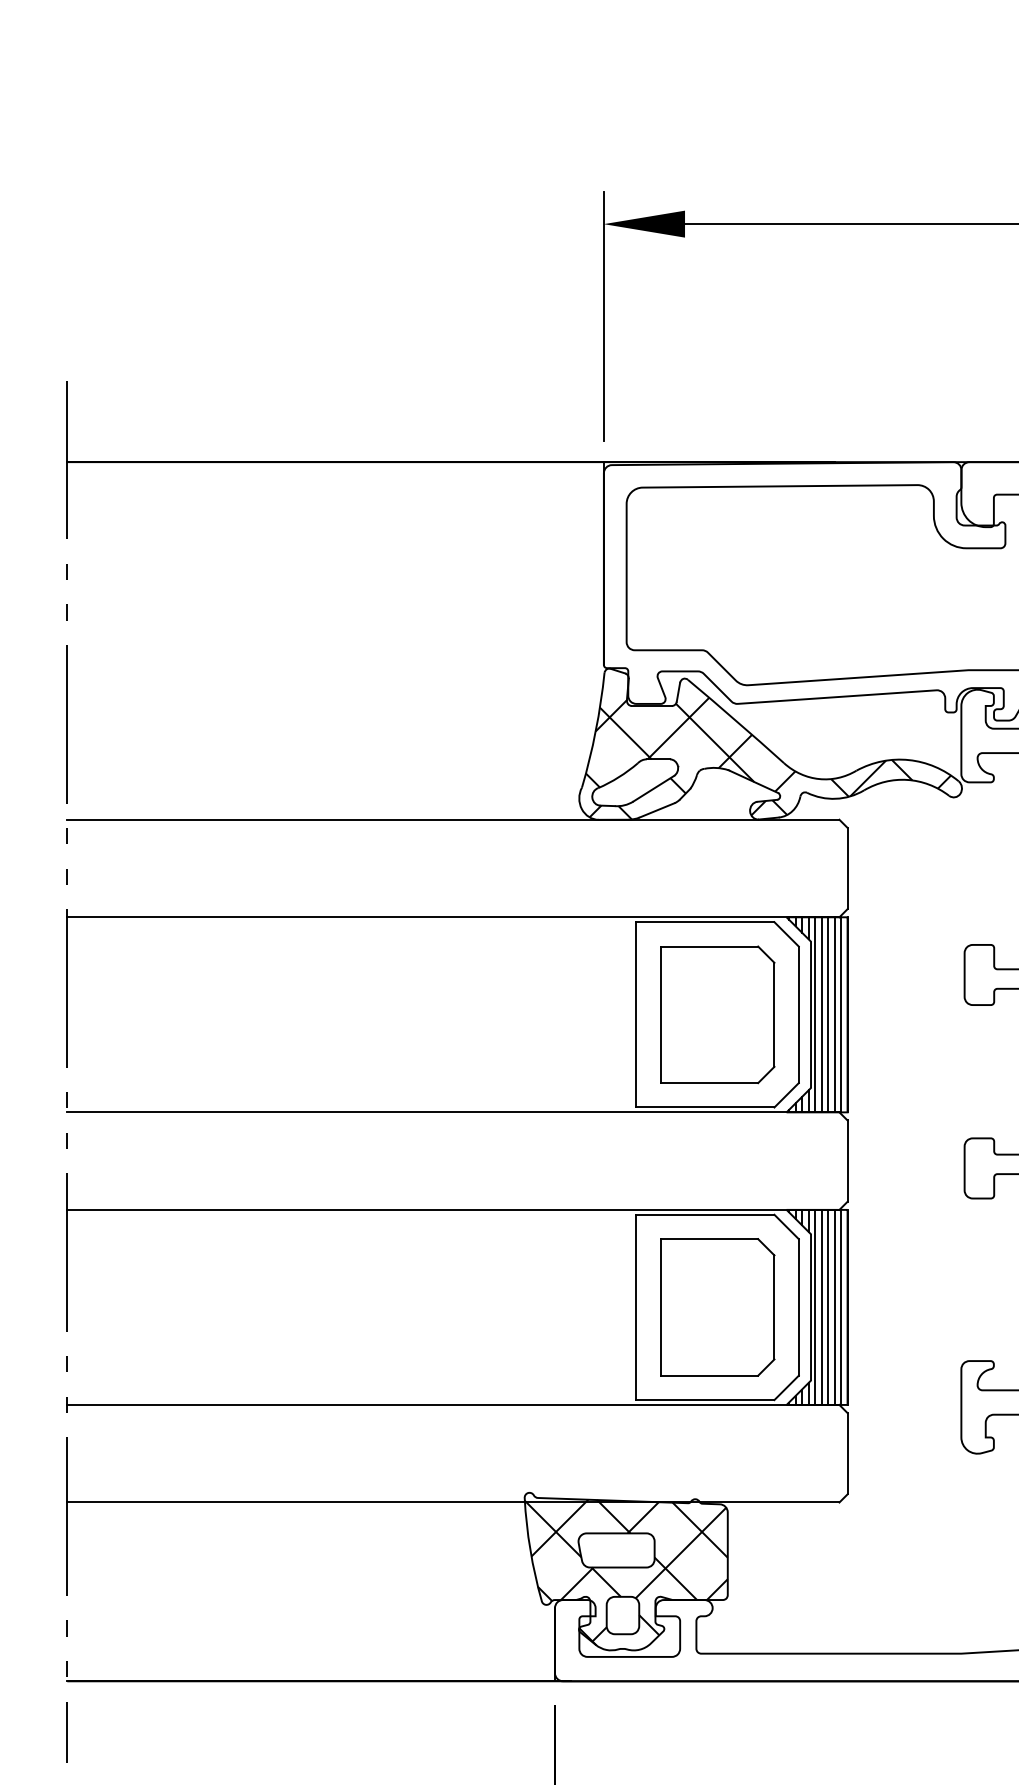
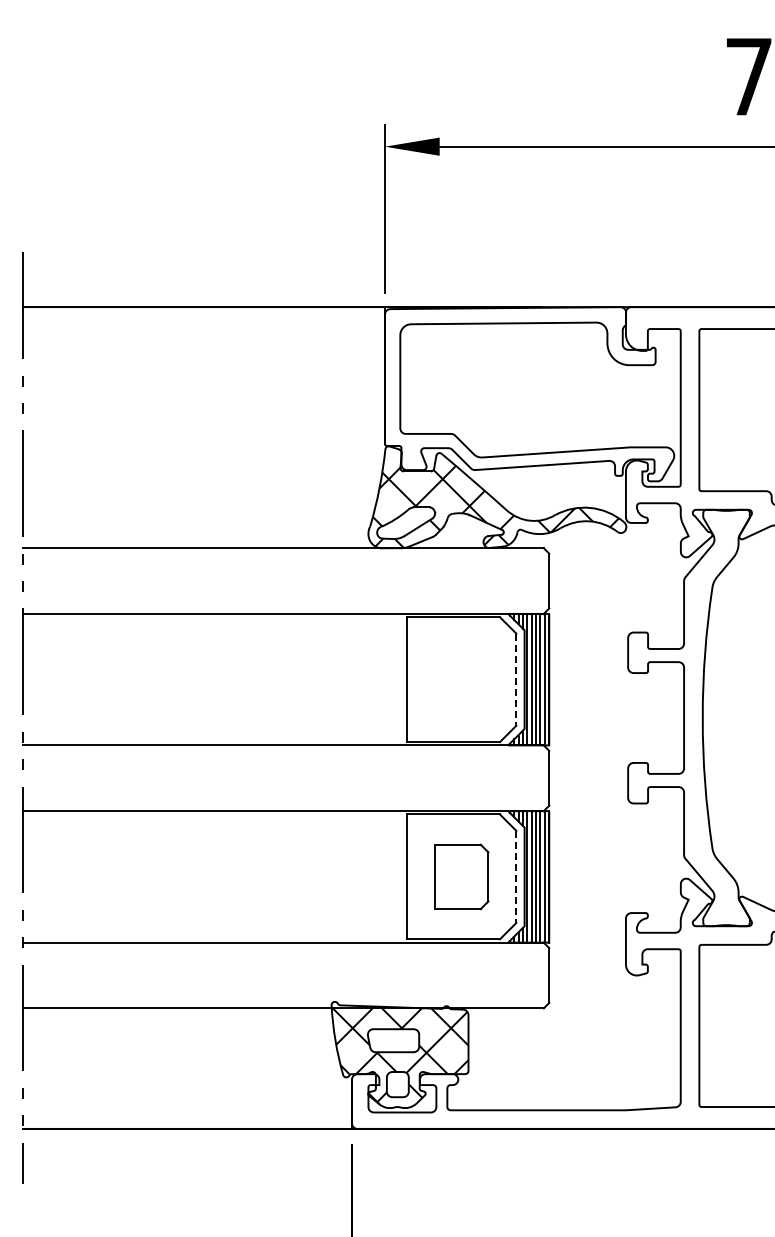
part: (717, 1014) -> (461, 679), removed
line: (798, 1016) -> (516, 680), solid -> dashed
part: (717, 1306) -> (461, 876), size x0.7
line: (798, 1308) -> (516, 877), solid -> dashed

